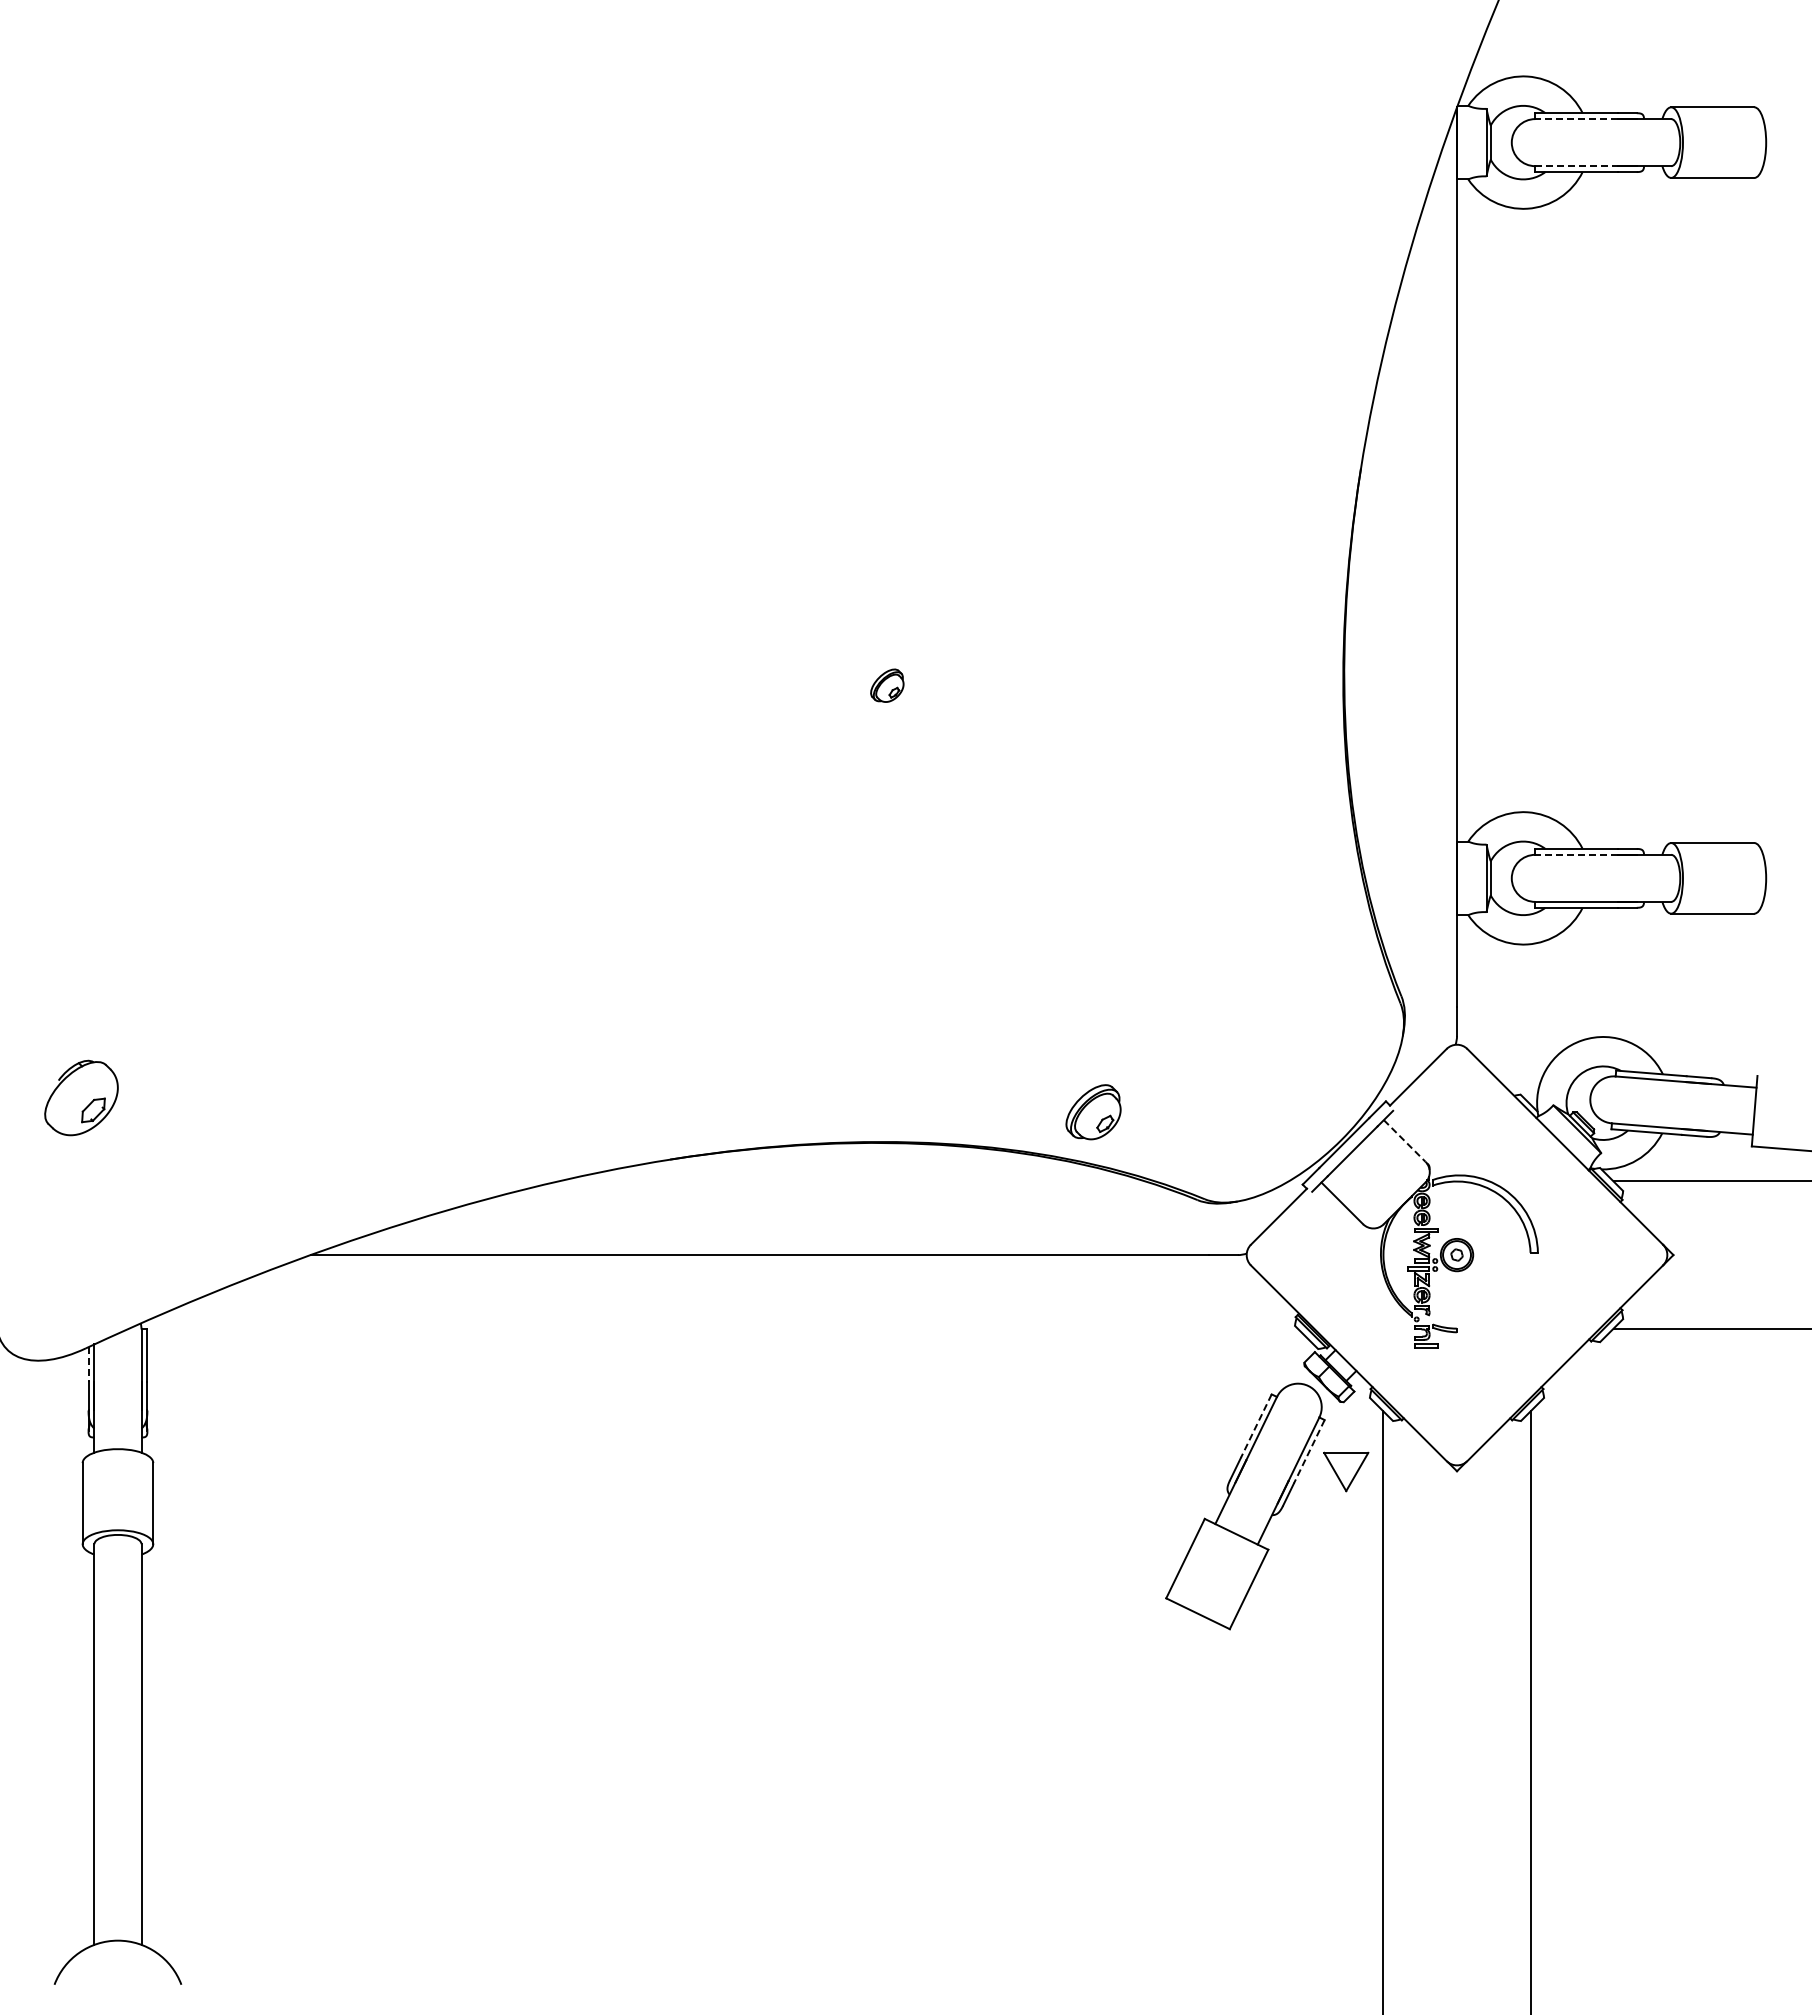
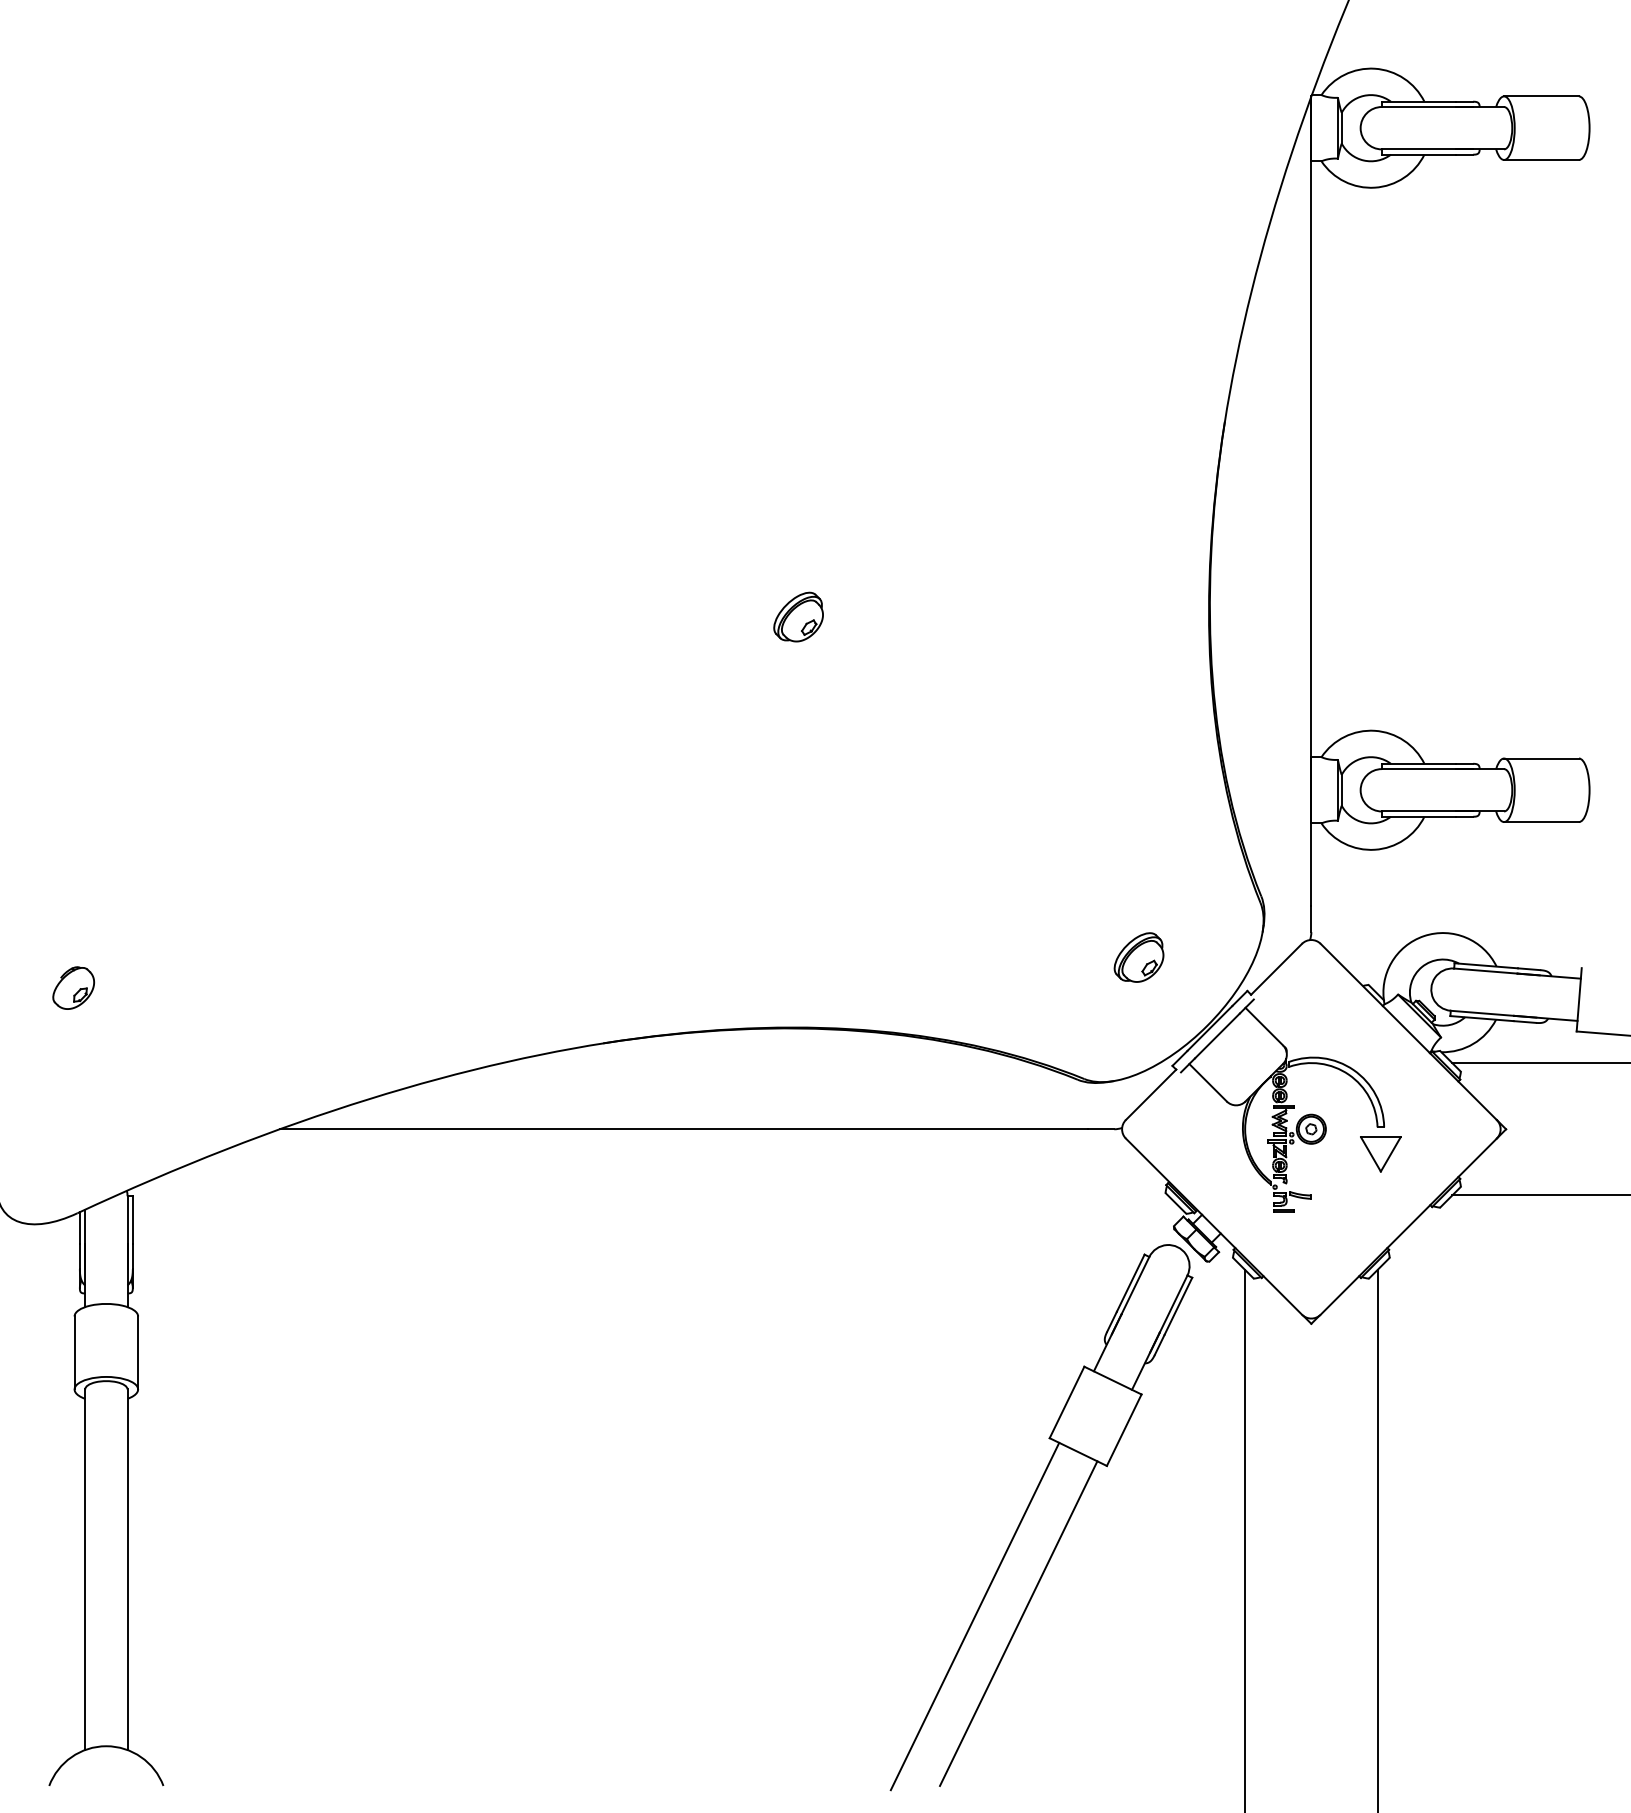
line: (1576, 119) -> (1418, 107), dashed -> solid
line: (1577, 166) -> (1419, 149), dashed -> solid
part: (887, 685) -> (798, 616), size x1.67
line: (1576, 854) -> (1418, 768), dashed -> solid
part: (81, 1098) -> (73, 988), size x0.62
part: (1093, 1112) -> (1139, 957), moved
line: (1405, 1141) -> (1265, 1027), dashed -> solid
line: (88, 1365) -> (79, 1228), dashed -> solid
line: (1256, 1426) -> (1130, 1283), dashed -> solid
line: (1309, 1452) -> (1178, 1306), dashed -> solid
part: (1346, 1471) -> (1381, 1153), moved
line: (1082, 1796) -> (974, 1616), added
line: (1131, 1804) -> (1018, 1623), added

